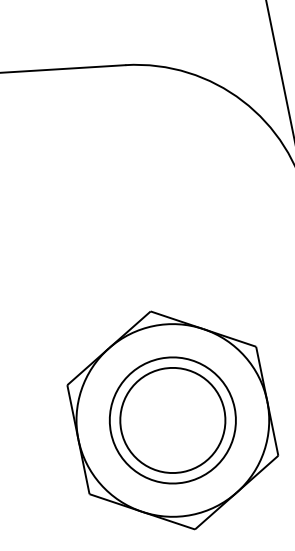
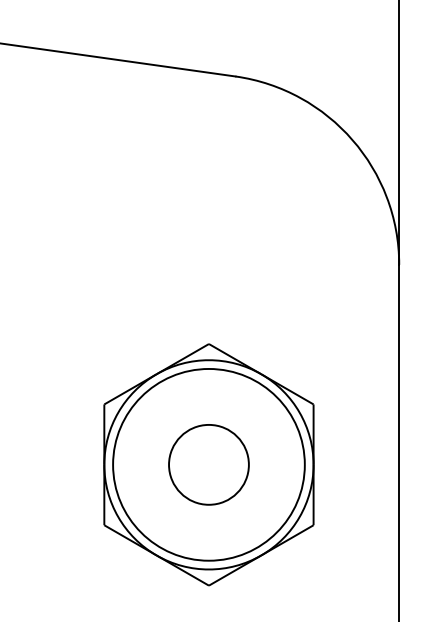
circle: (172, 420) -> (208, 464), size x0.7
circle: (172, 420) -> (208, 464), size x1.4

